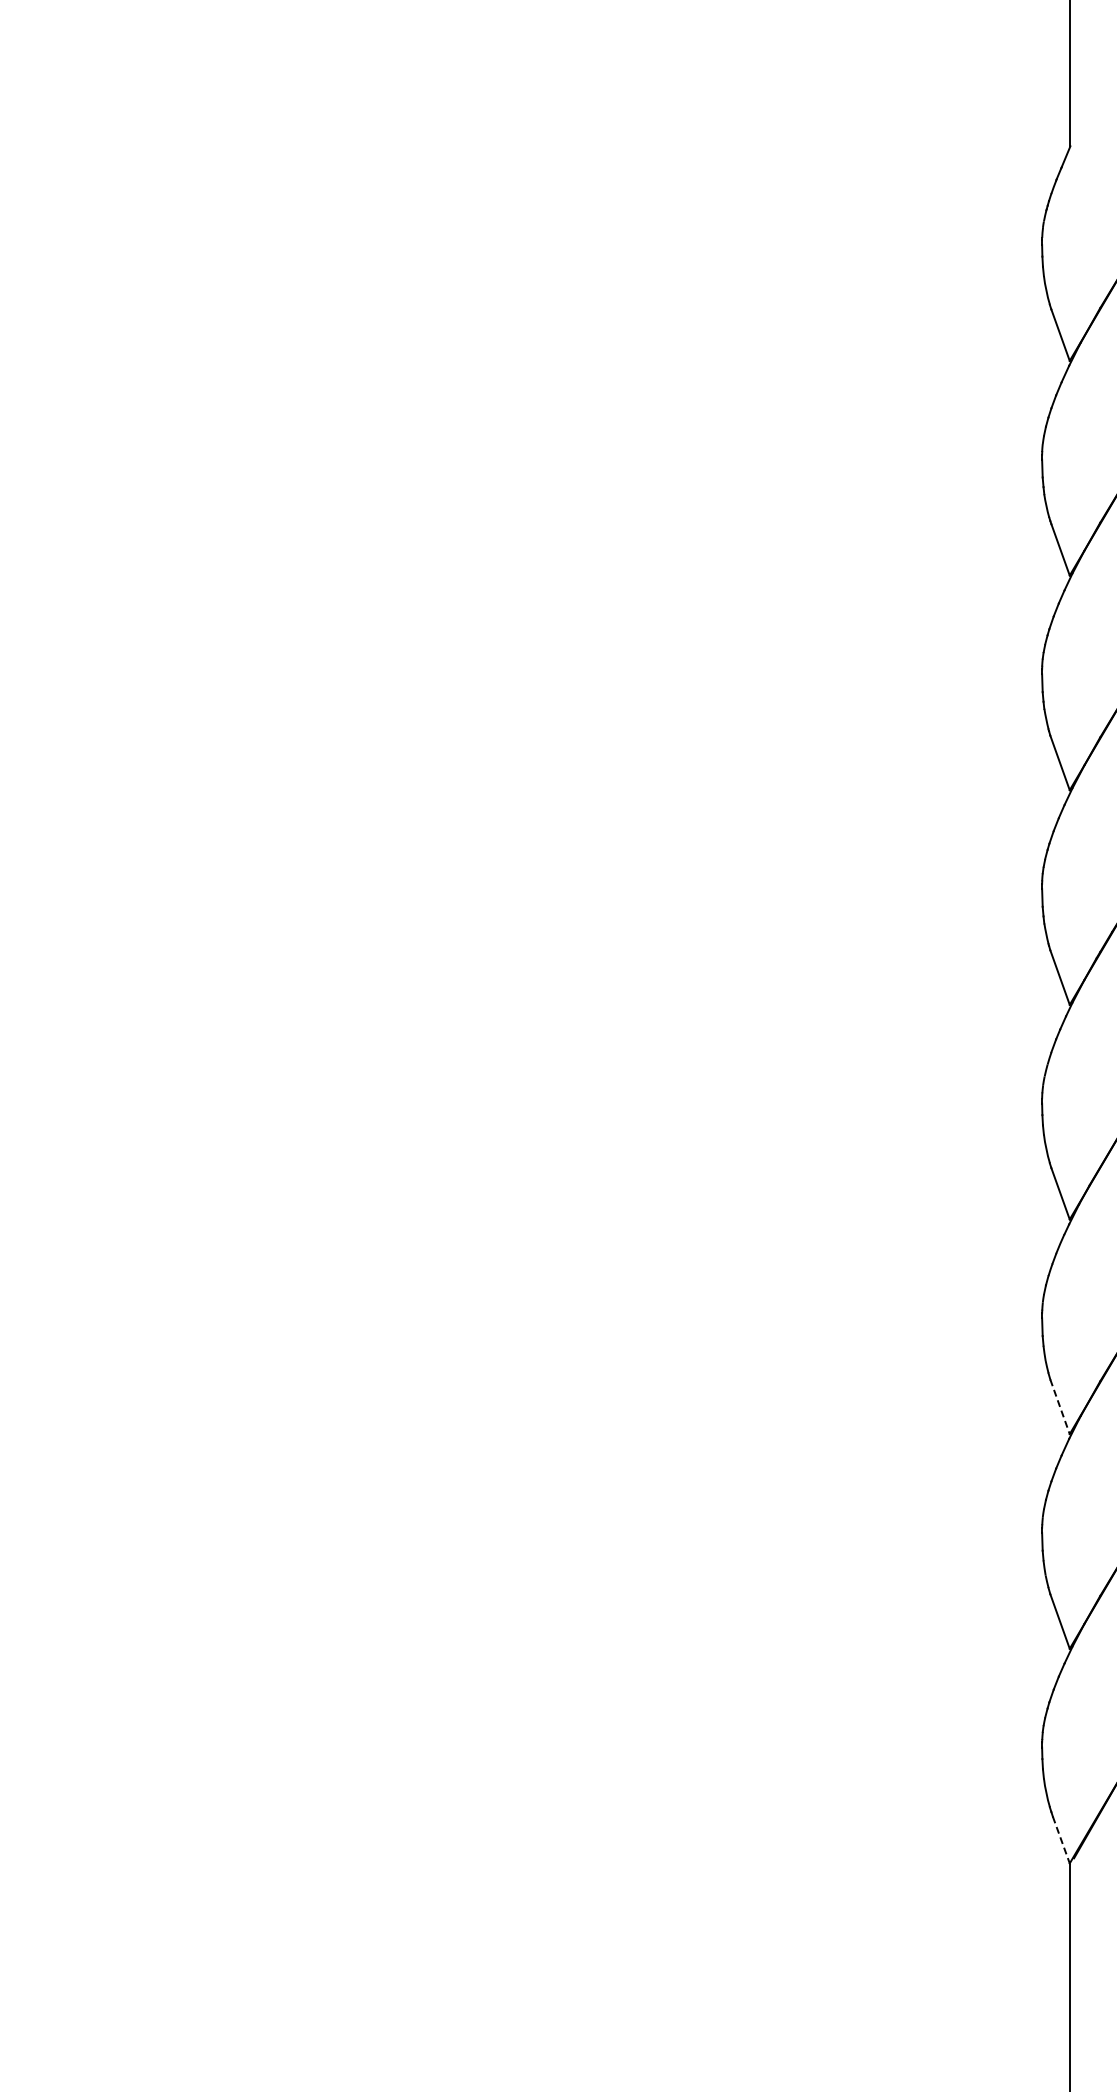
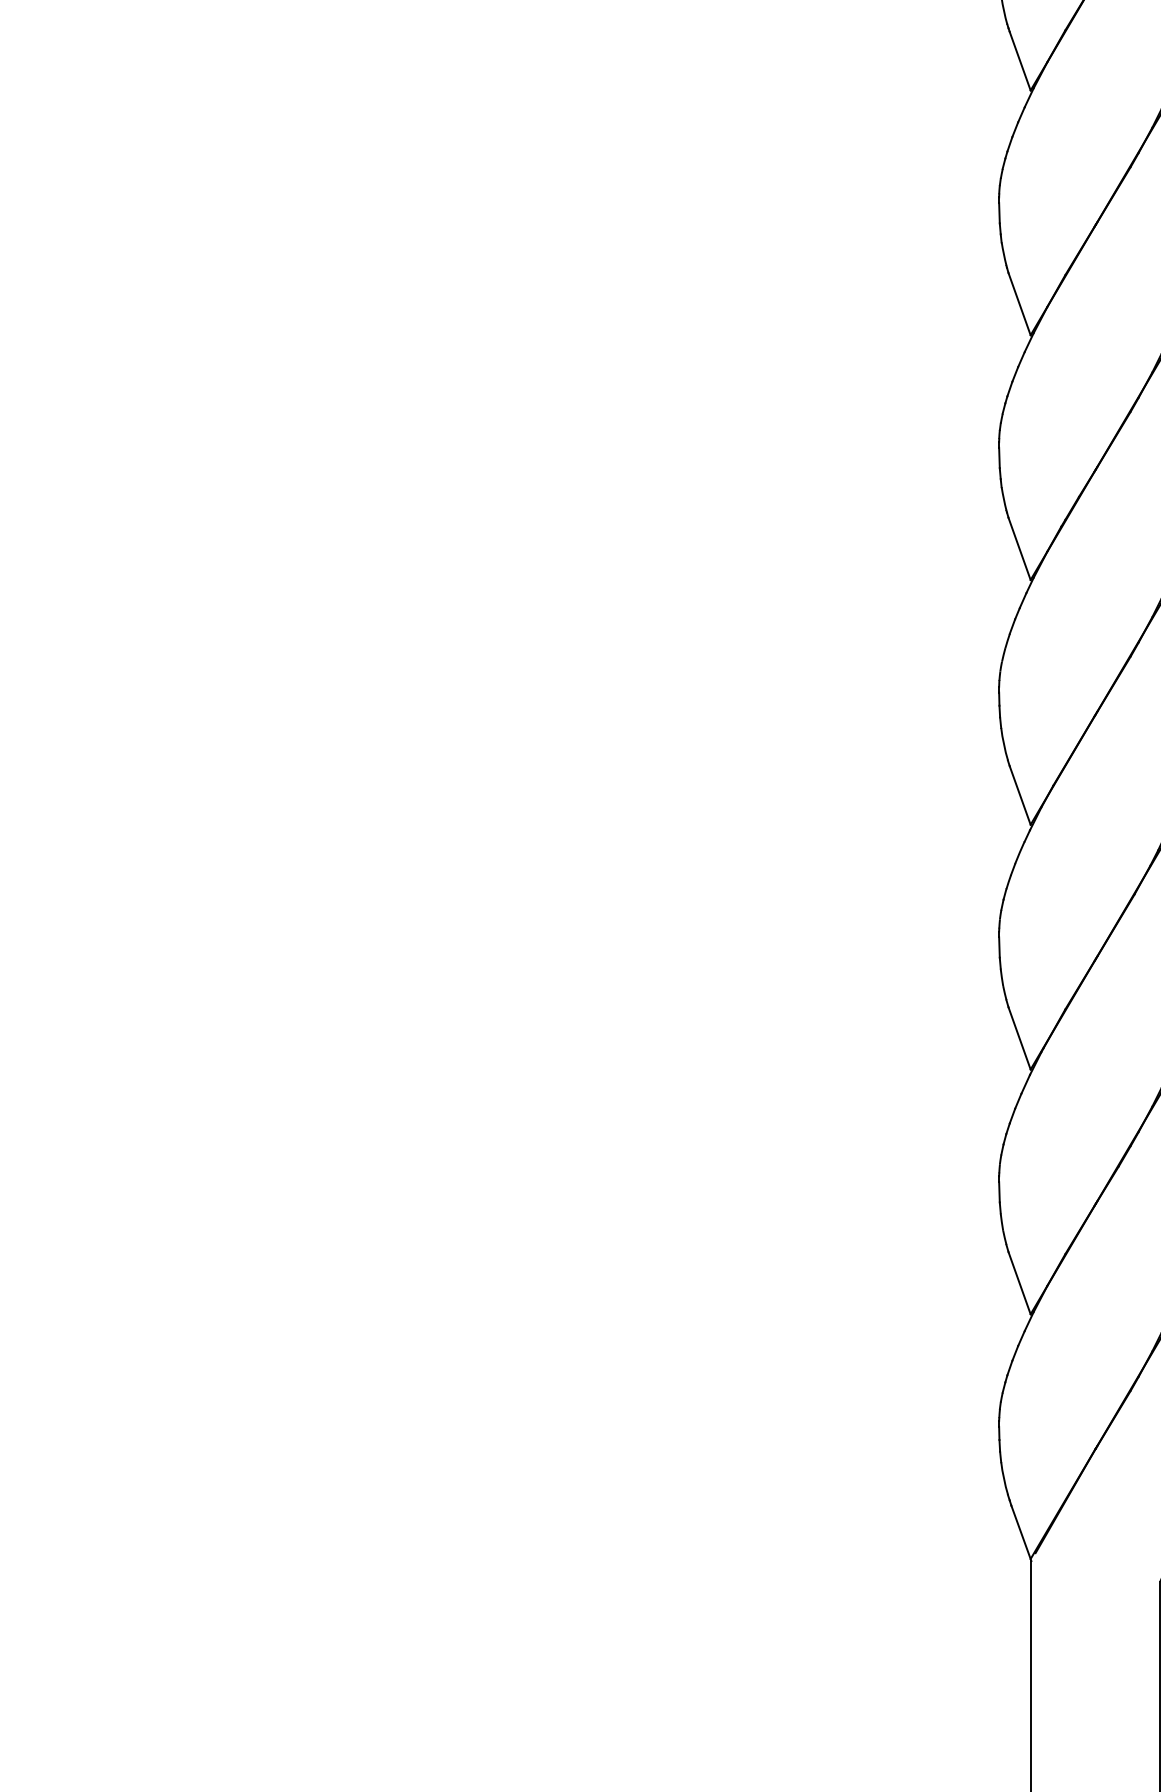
line: (1060, 1406) -> (1020, 1037), dashed -> solid
line: (1061, 1840) -> (1021, 1532), dashed -> solid

